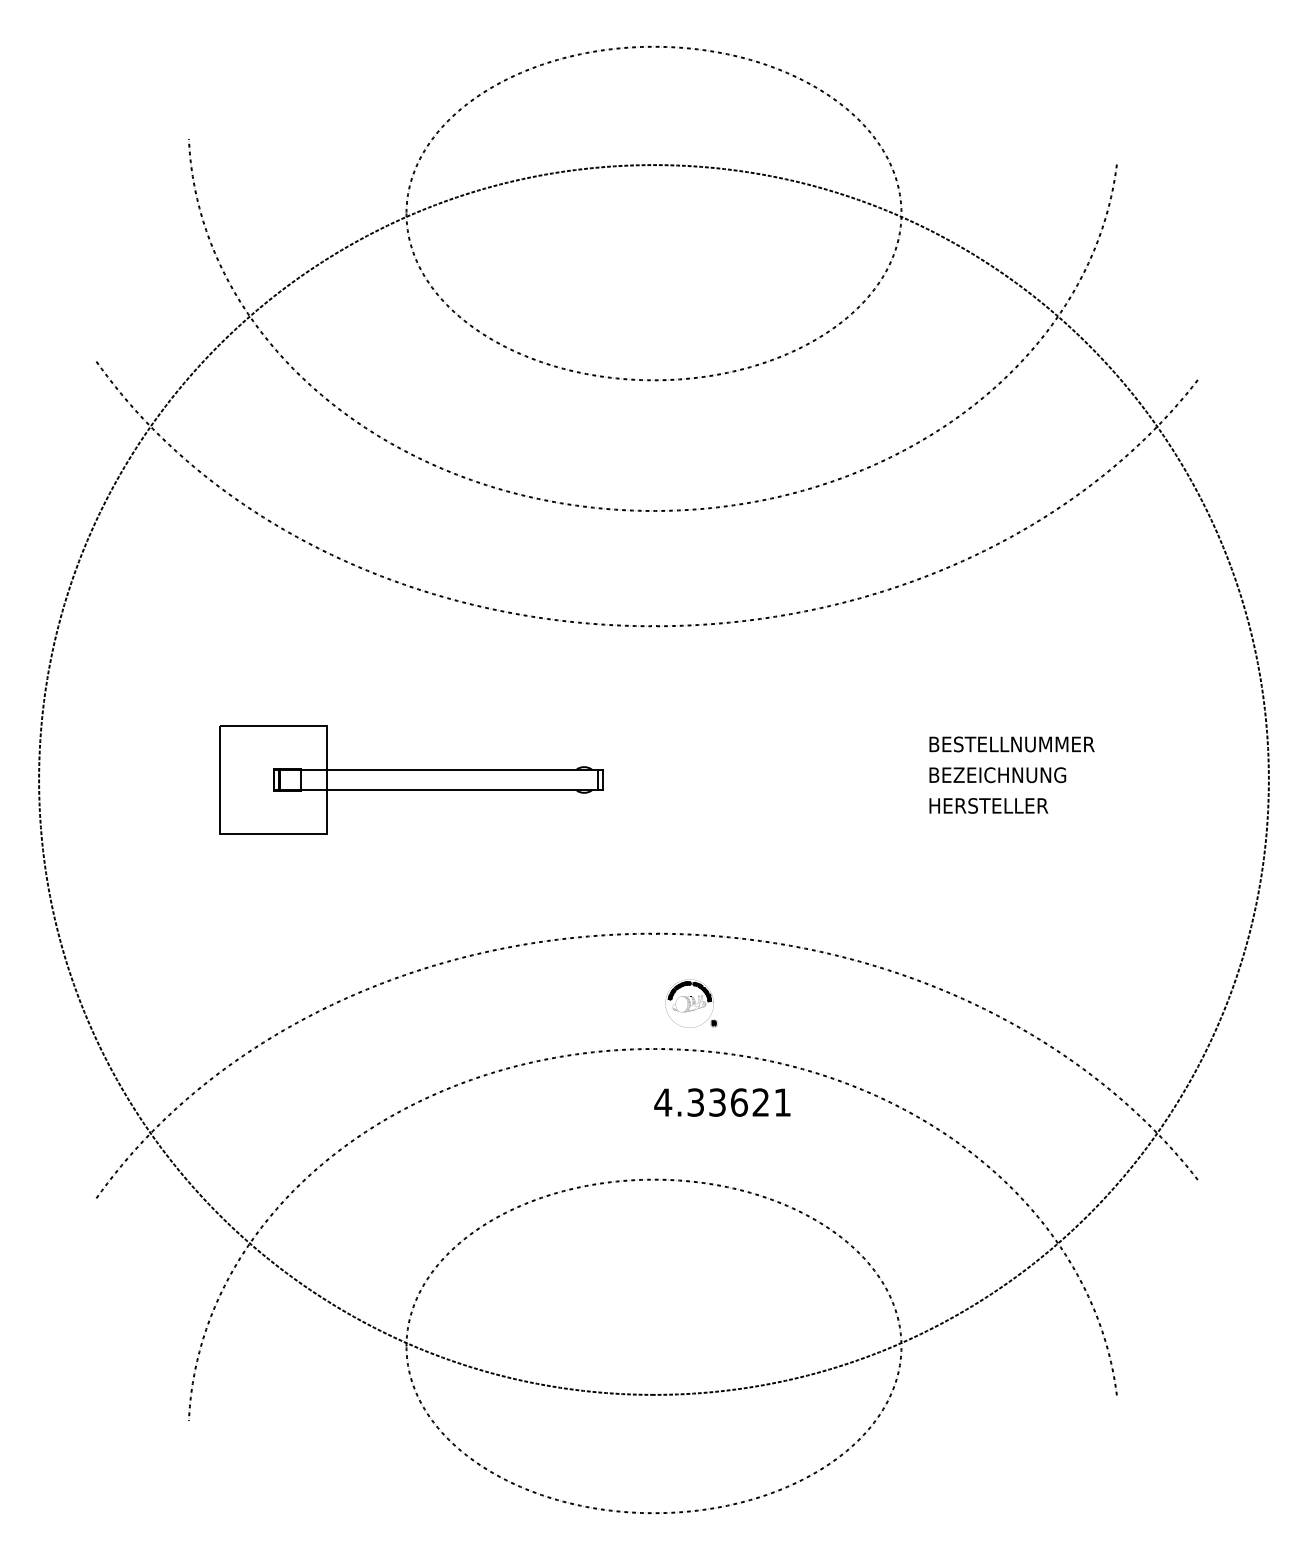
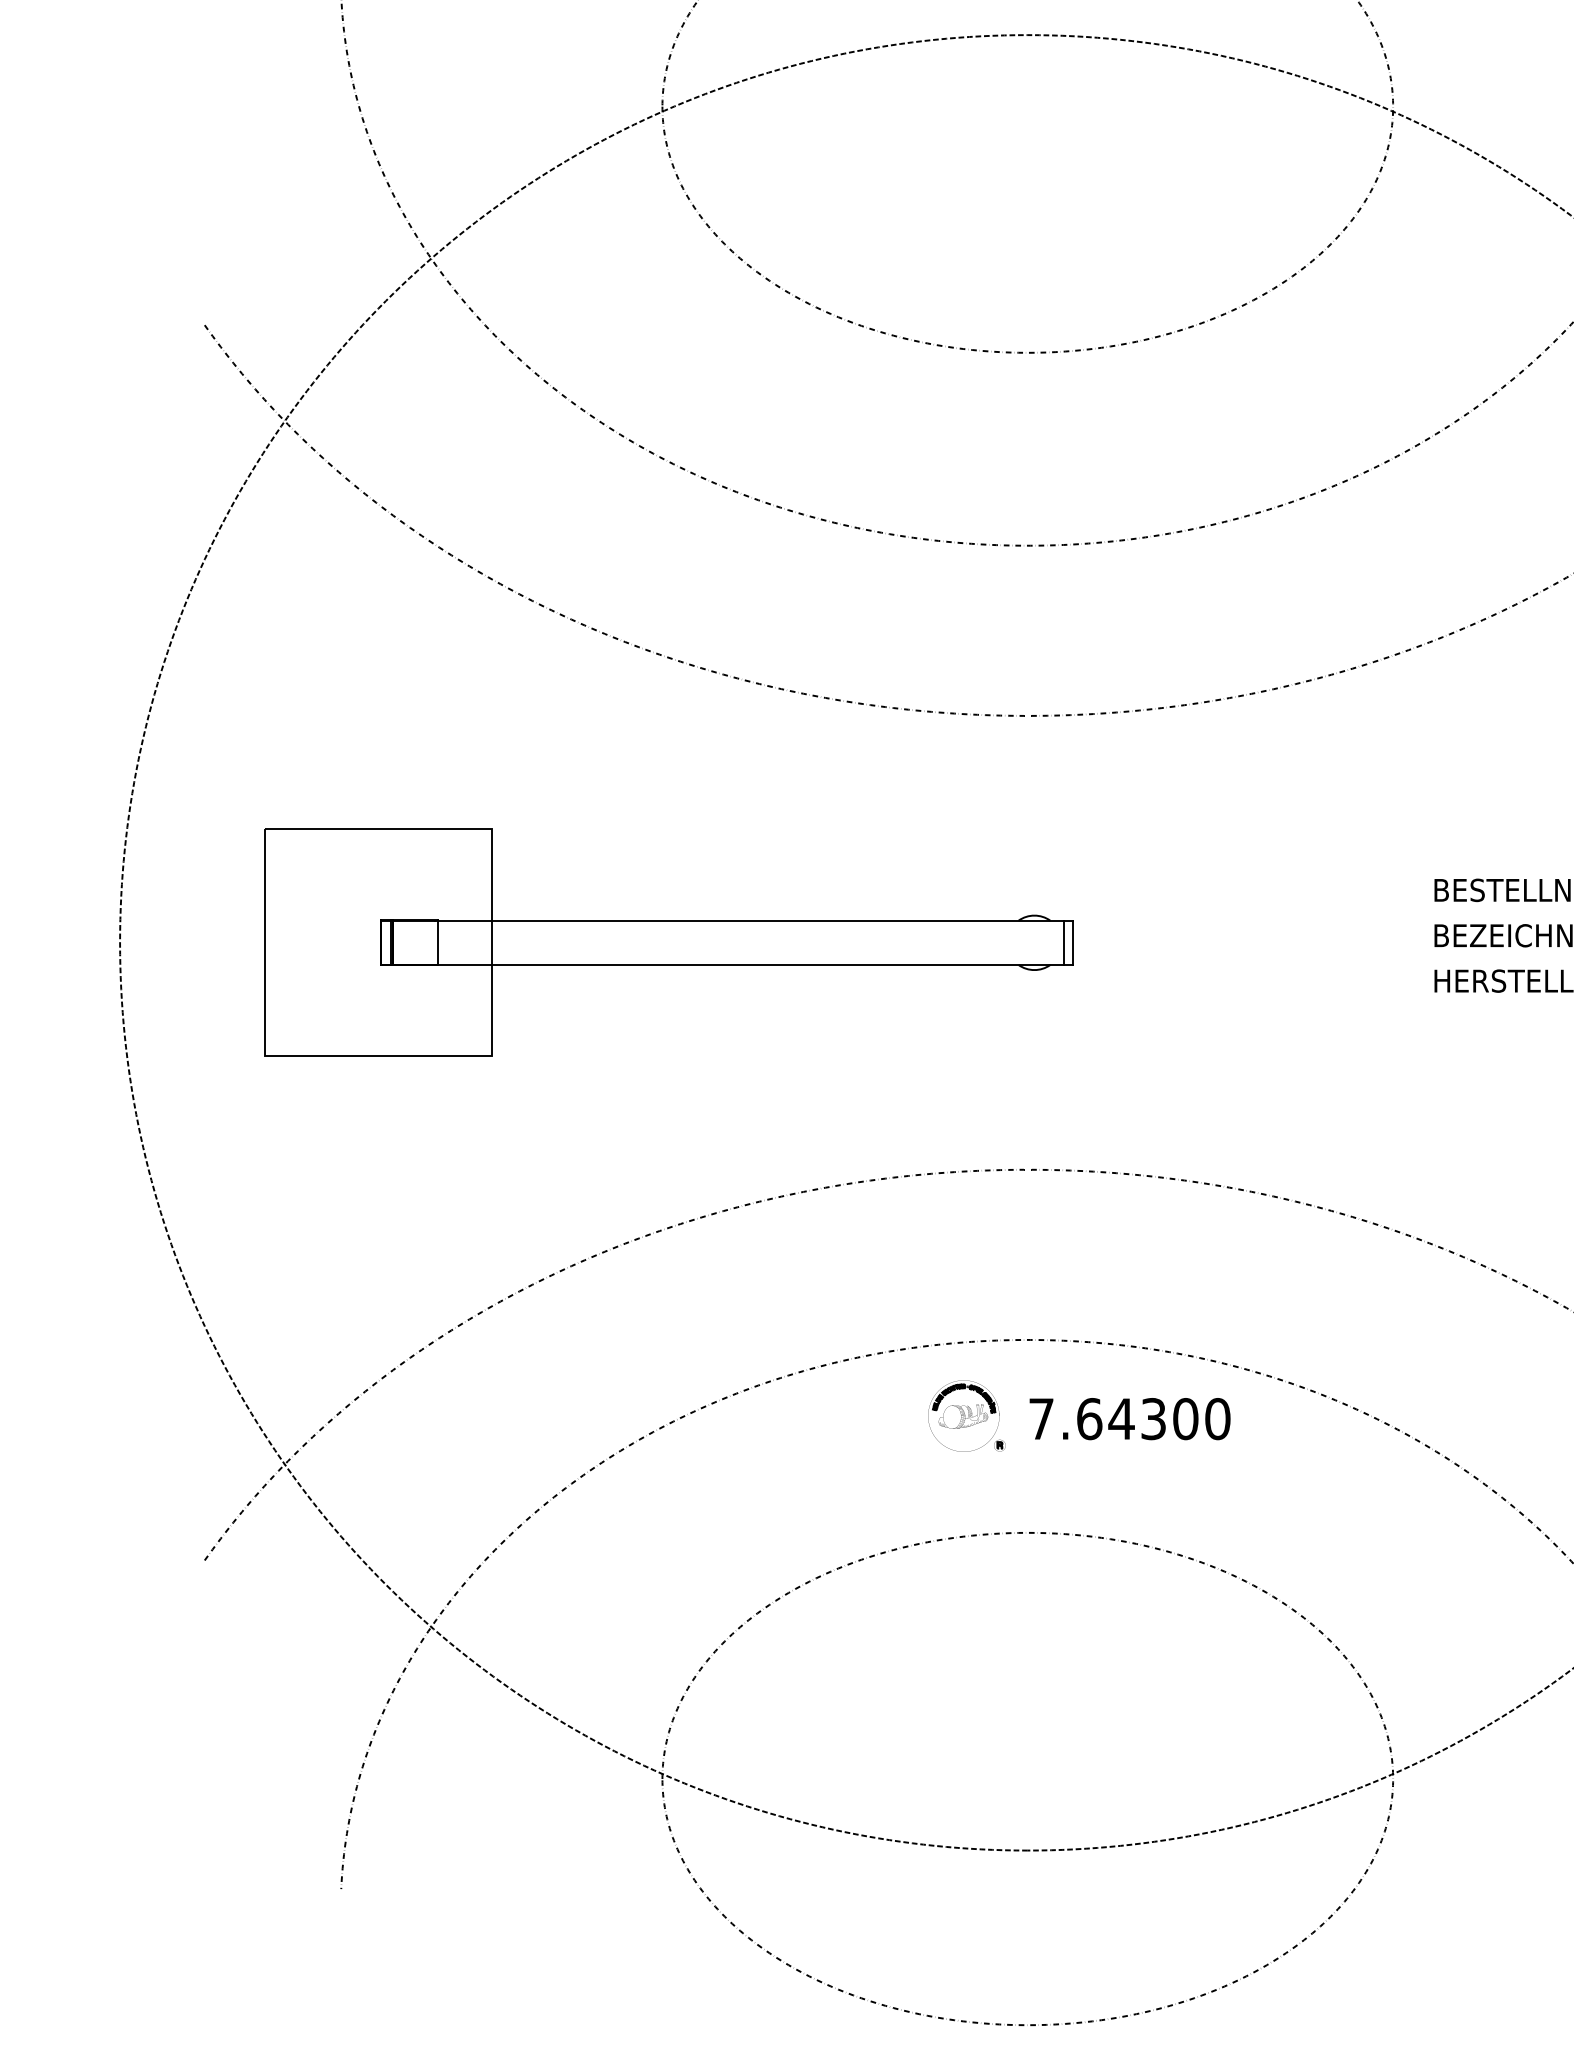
part: (410, 779) -> (668, 942), size x1.43
part: (691, 1003) -> (966, 1415), moved
text: (722, 1102) -> (1128, 1418), 4.33621 -> 7.64300

